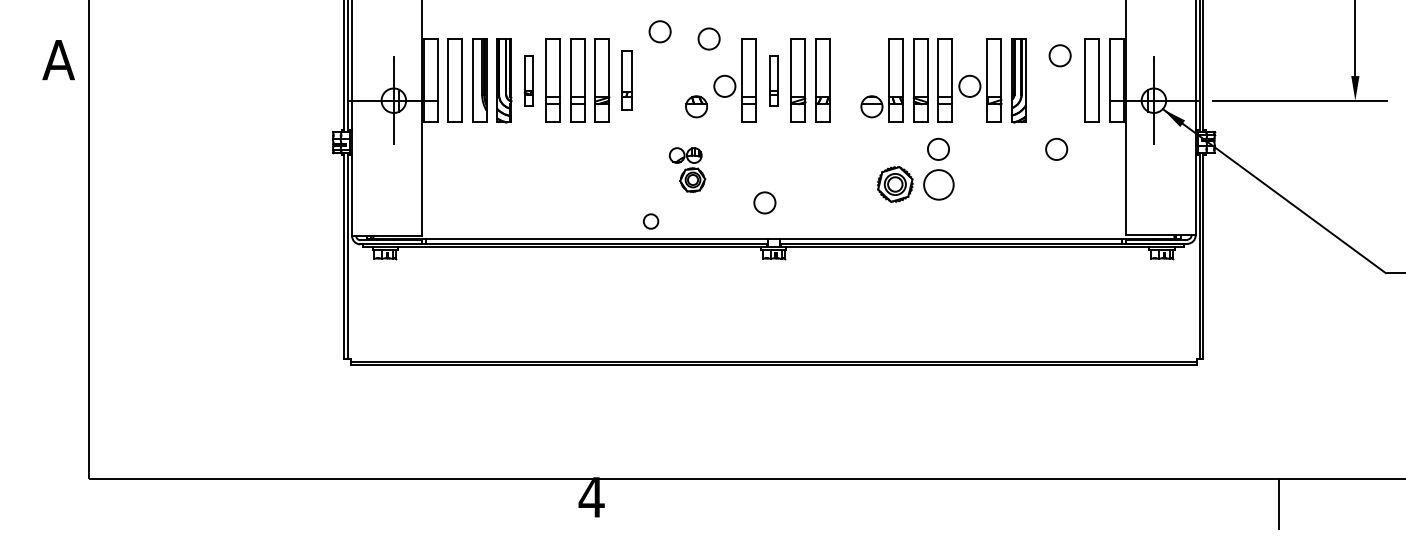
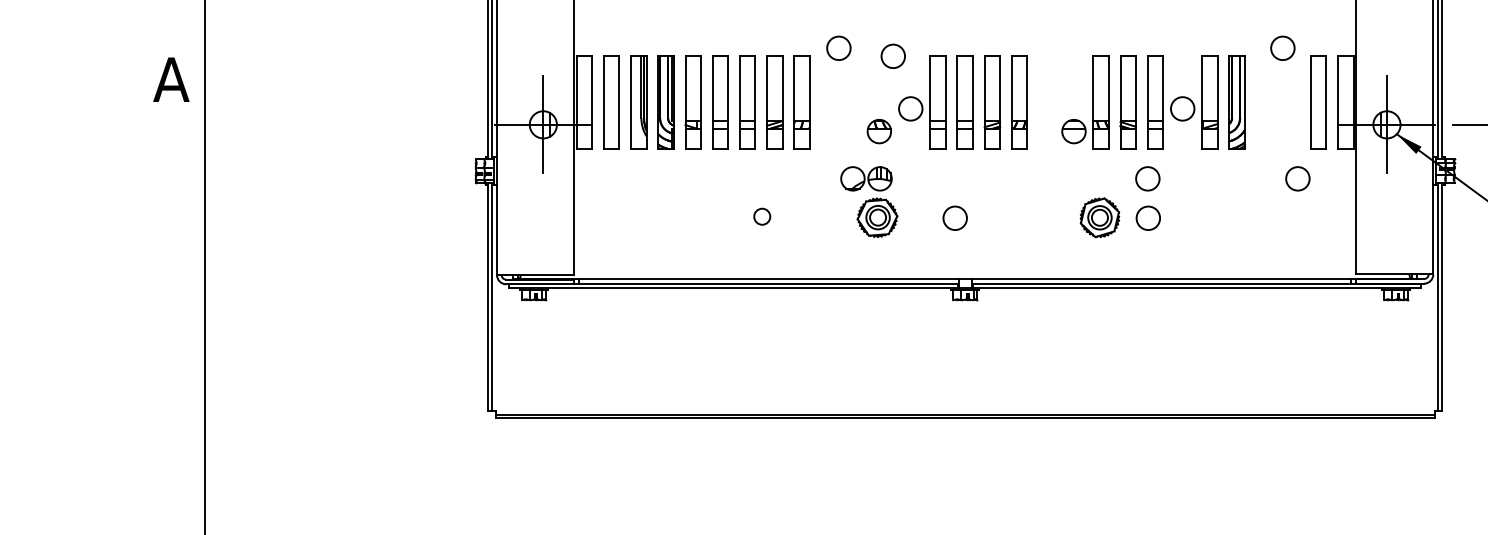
circle: (1059, 55) -> (1282, 48), moved
part: (528, 80) -> (692, 102), size x1.67
part: (626, 80) -> (801, 102), size x1.43
part: (773, 80) -> (964, 102), size x1.67
circle: (1056, 148) -> (1297, 177), moved
part: (687, 169) -> (869, 201), size x1.43
circle: (938, 184) -> (1147, 217), size x0.71
circle: (764, 202) -> (954, 217), moved
circle: (651, 221) -> (762, 216), moved

